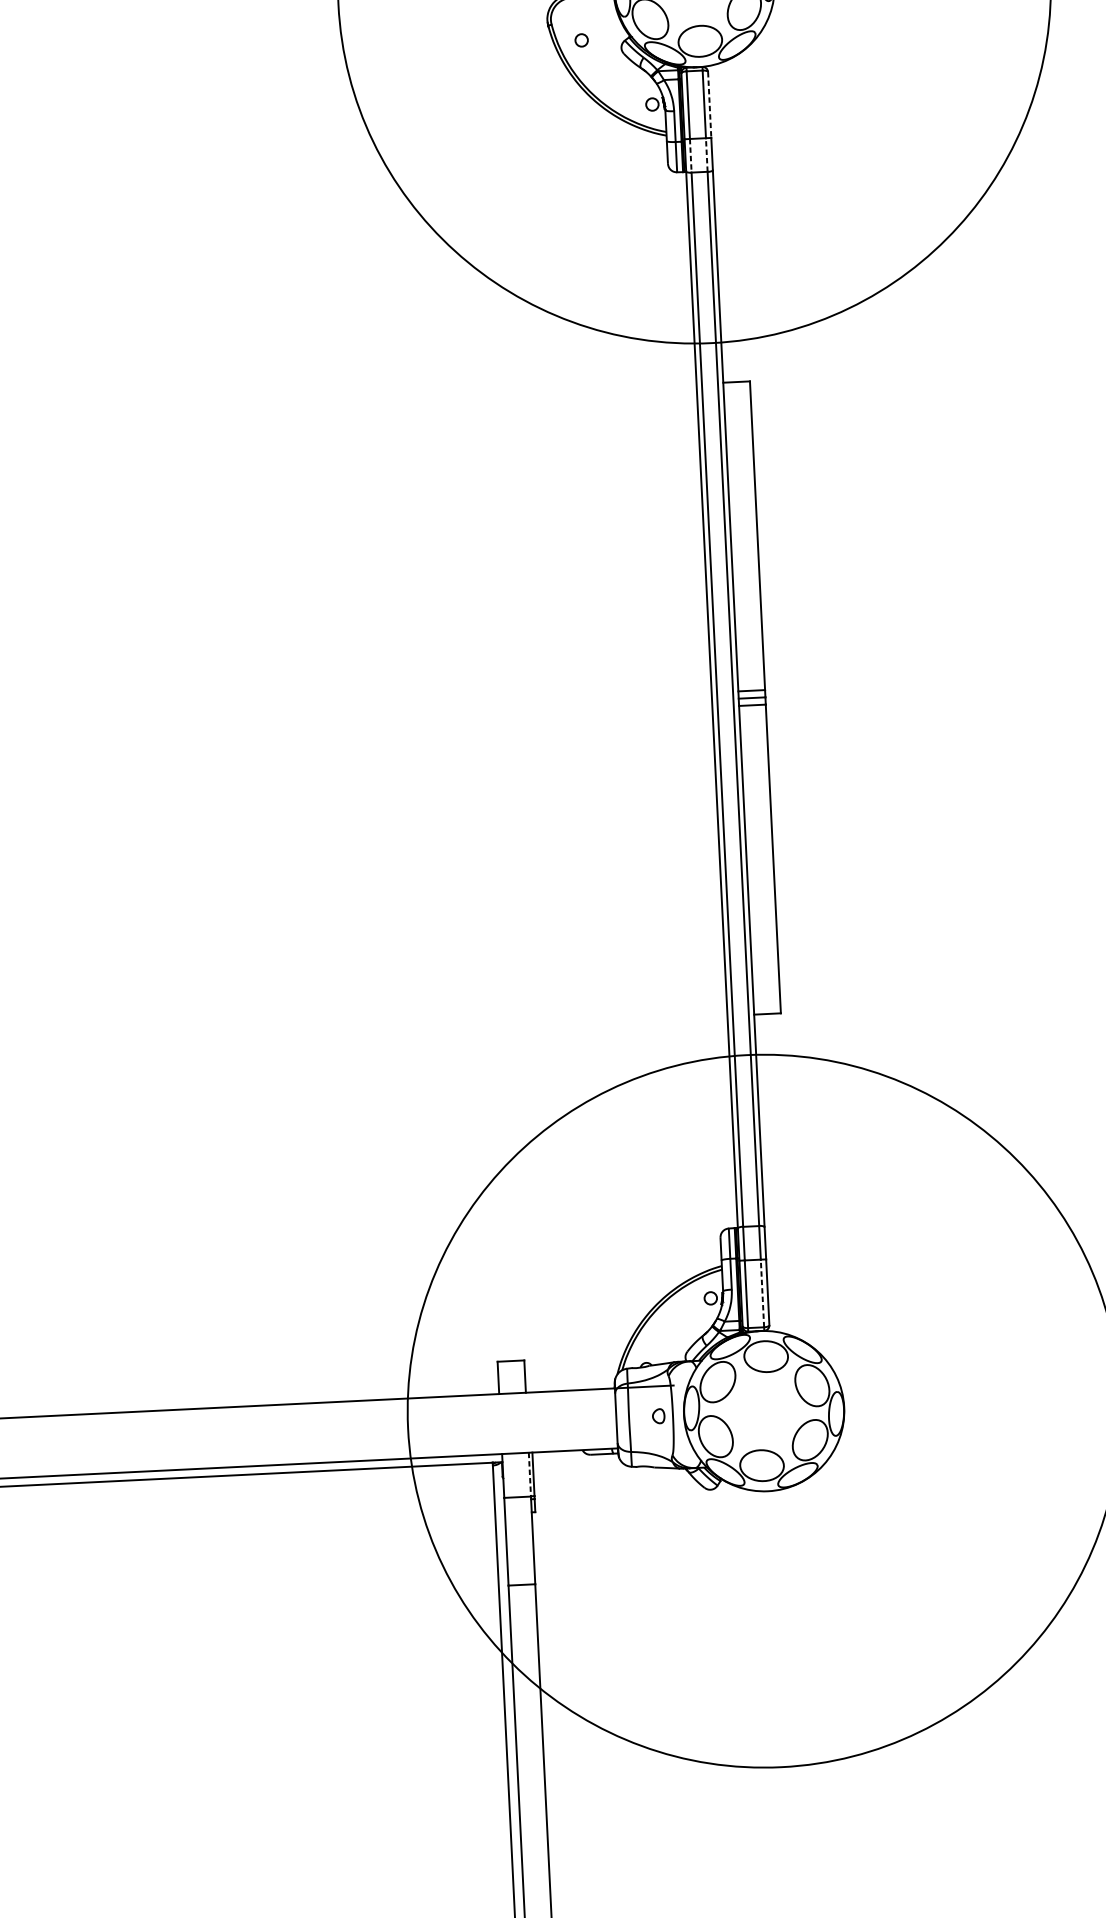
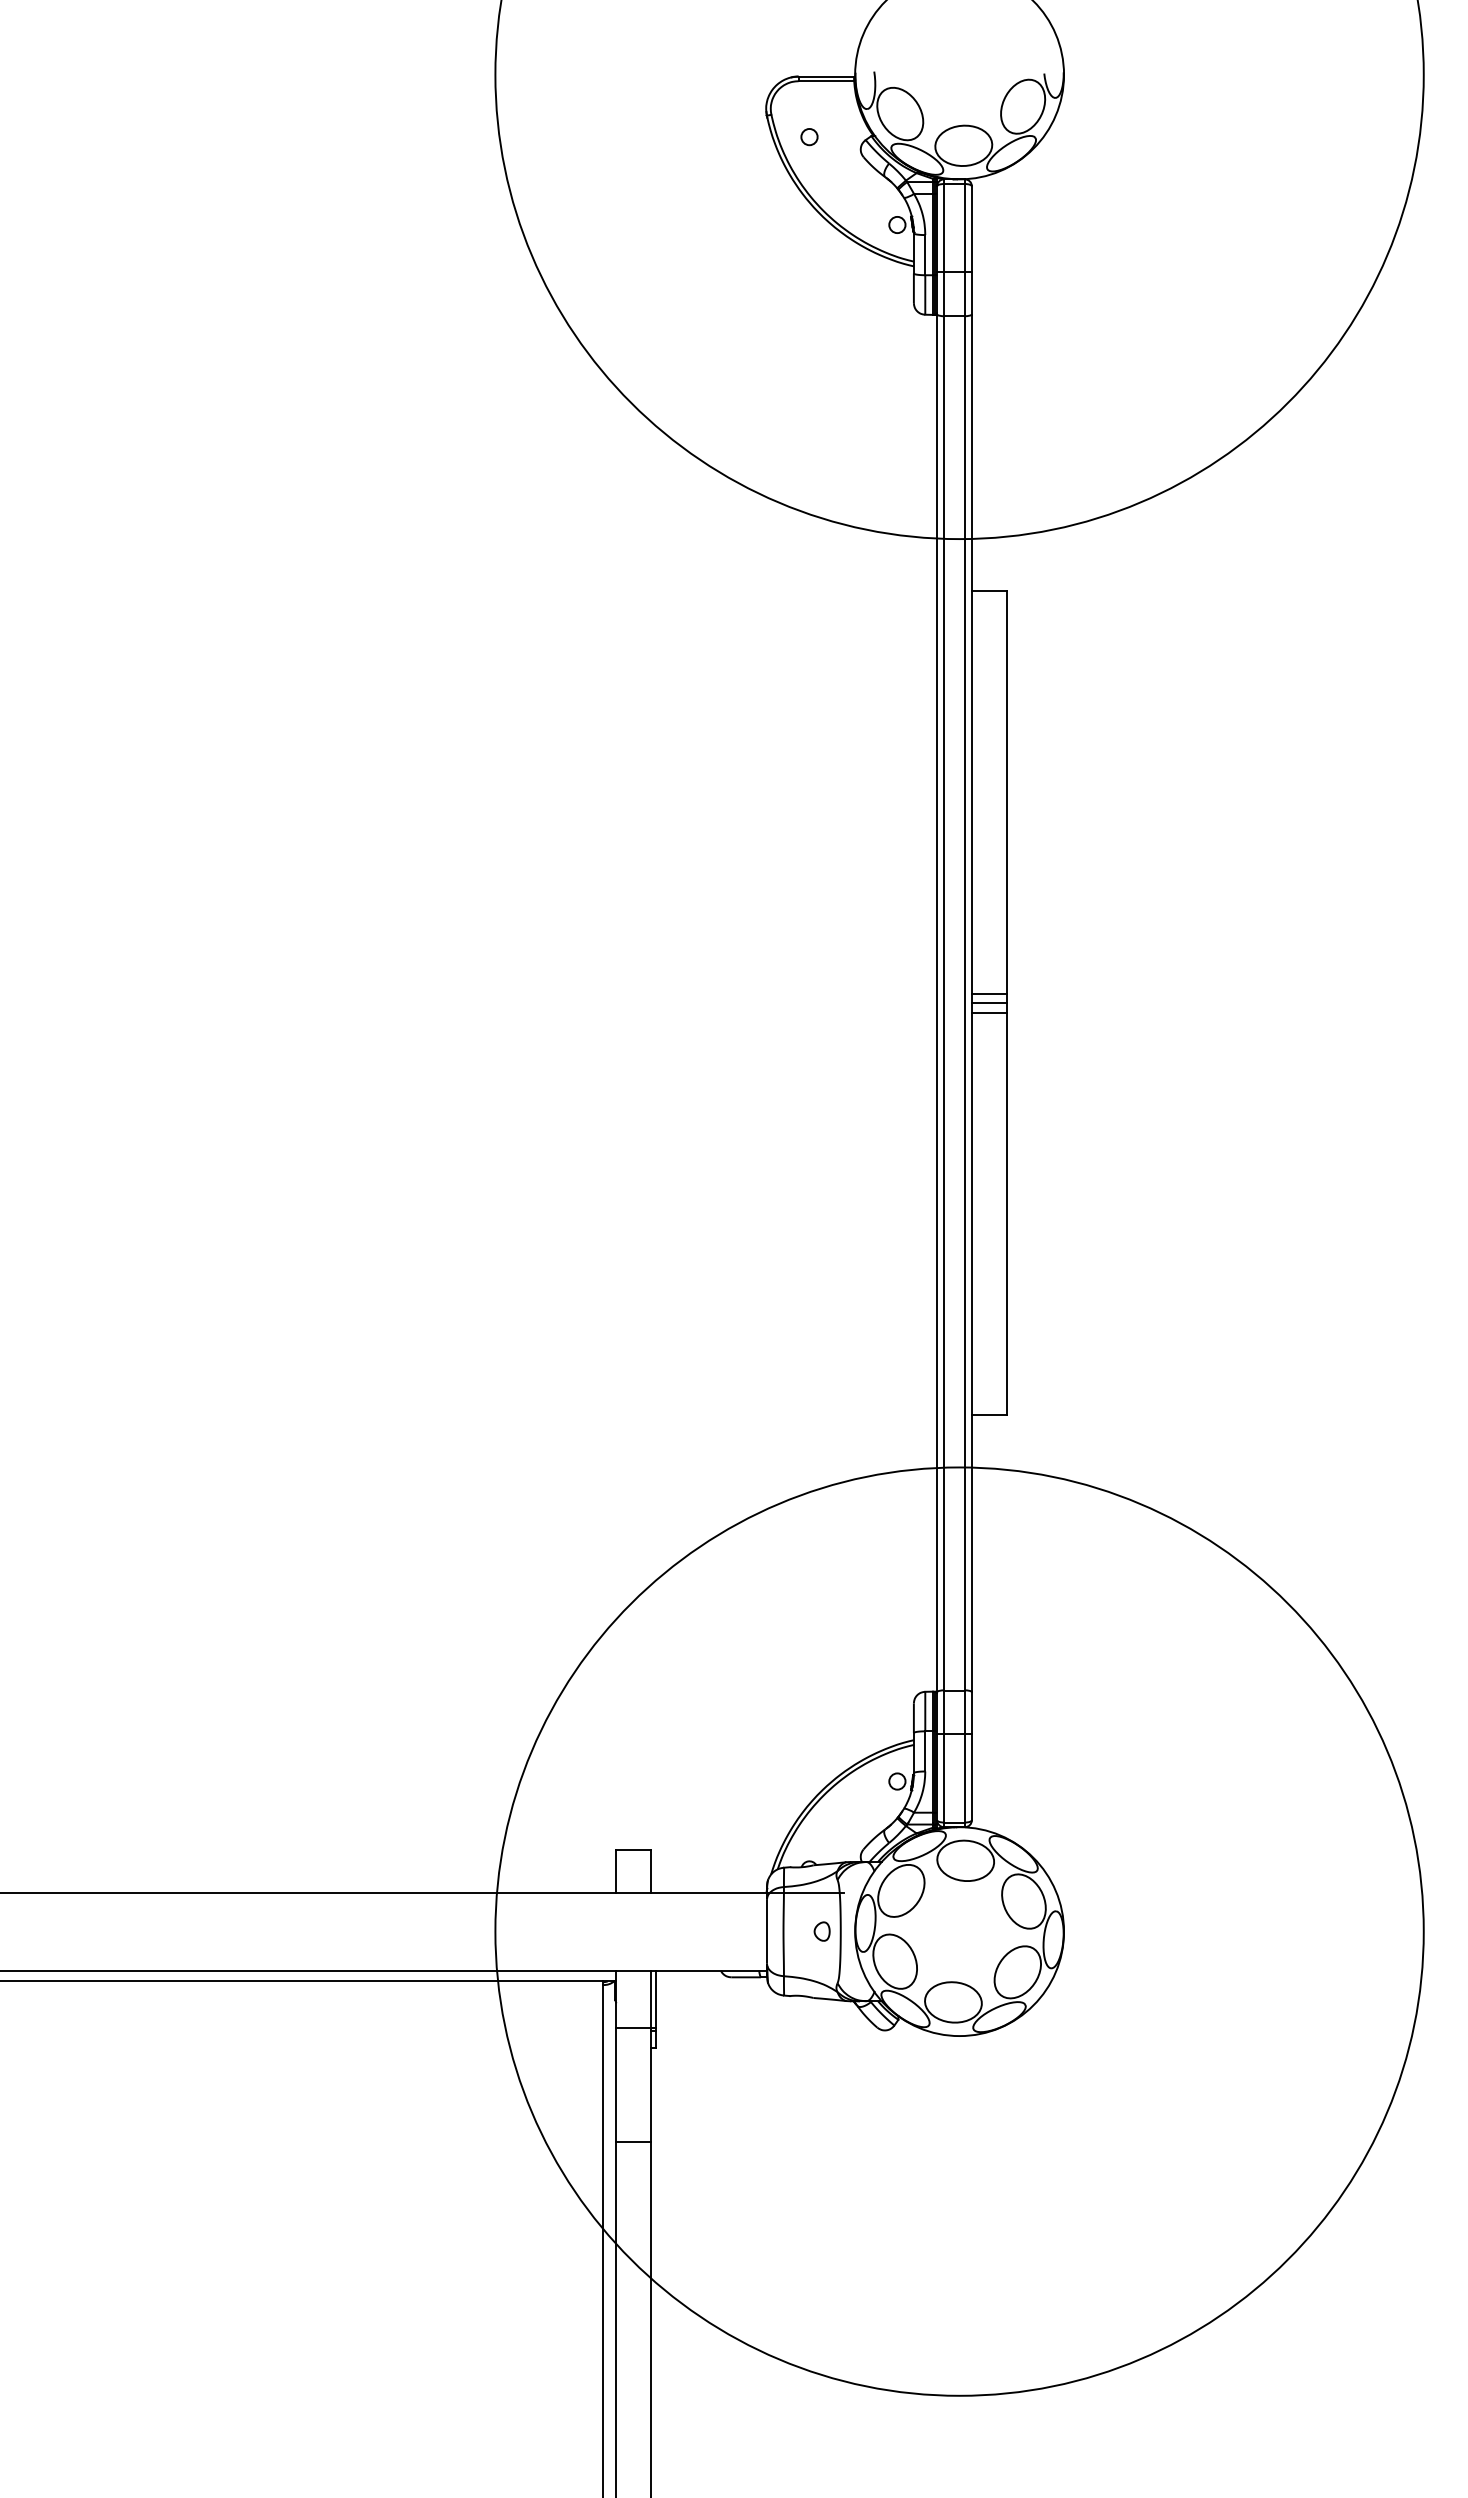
line: (709, 105) -> (971, 229), dashed -> solid
line: (706, 155) -> (964, 294), dashed -> solid
line: (691, 156) -> (944, 294), dashed -> solid
line: (762, 1292) -> (964, 1777), dashed -> solid
line: (529, 1474) -> (650, 1999), dashed -> solid

